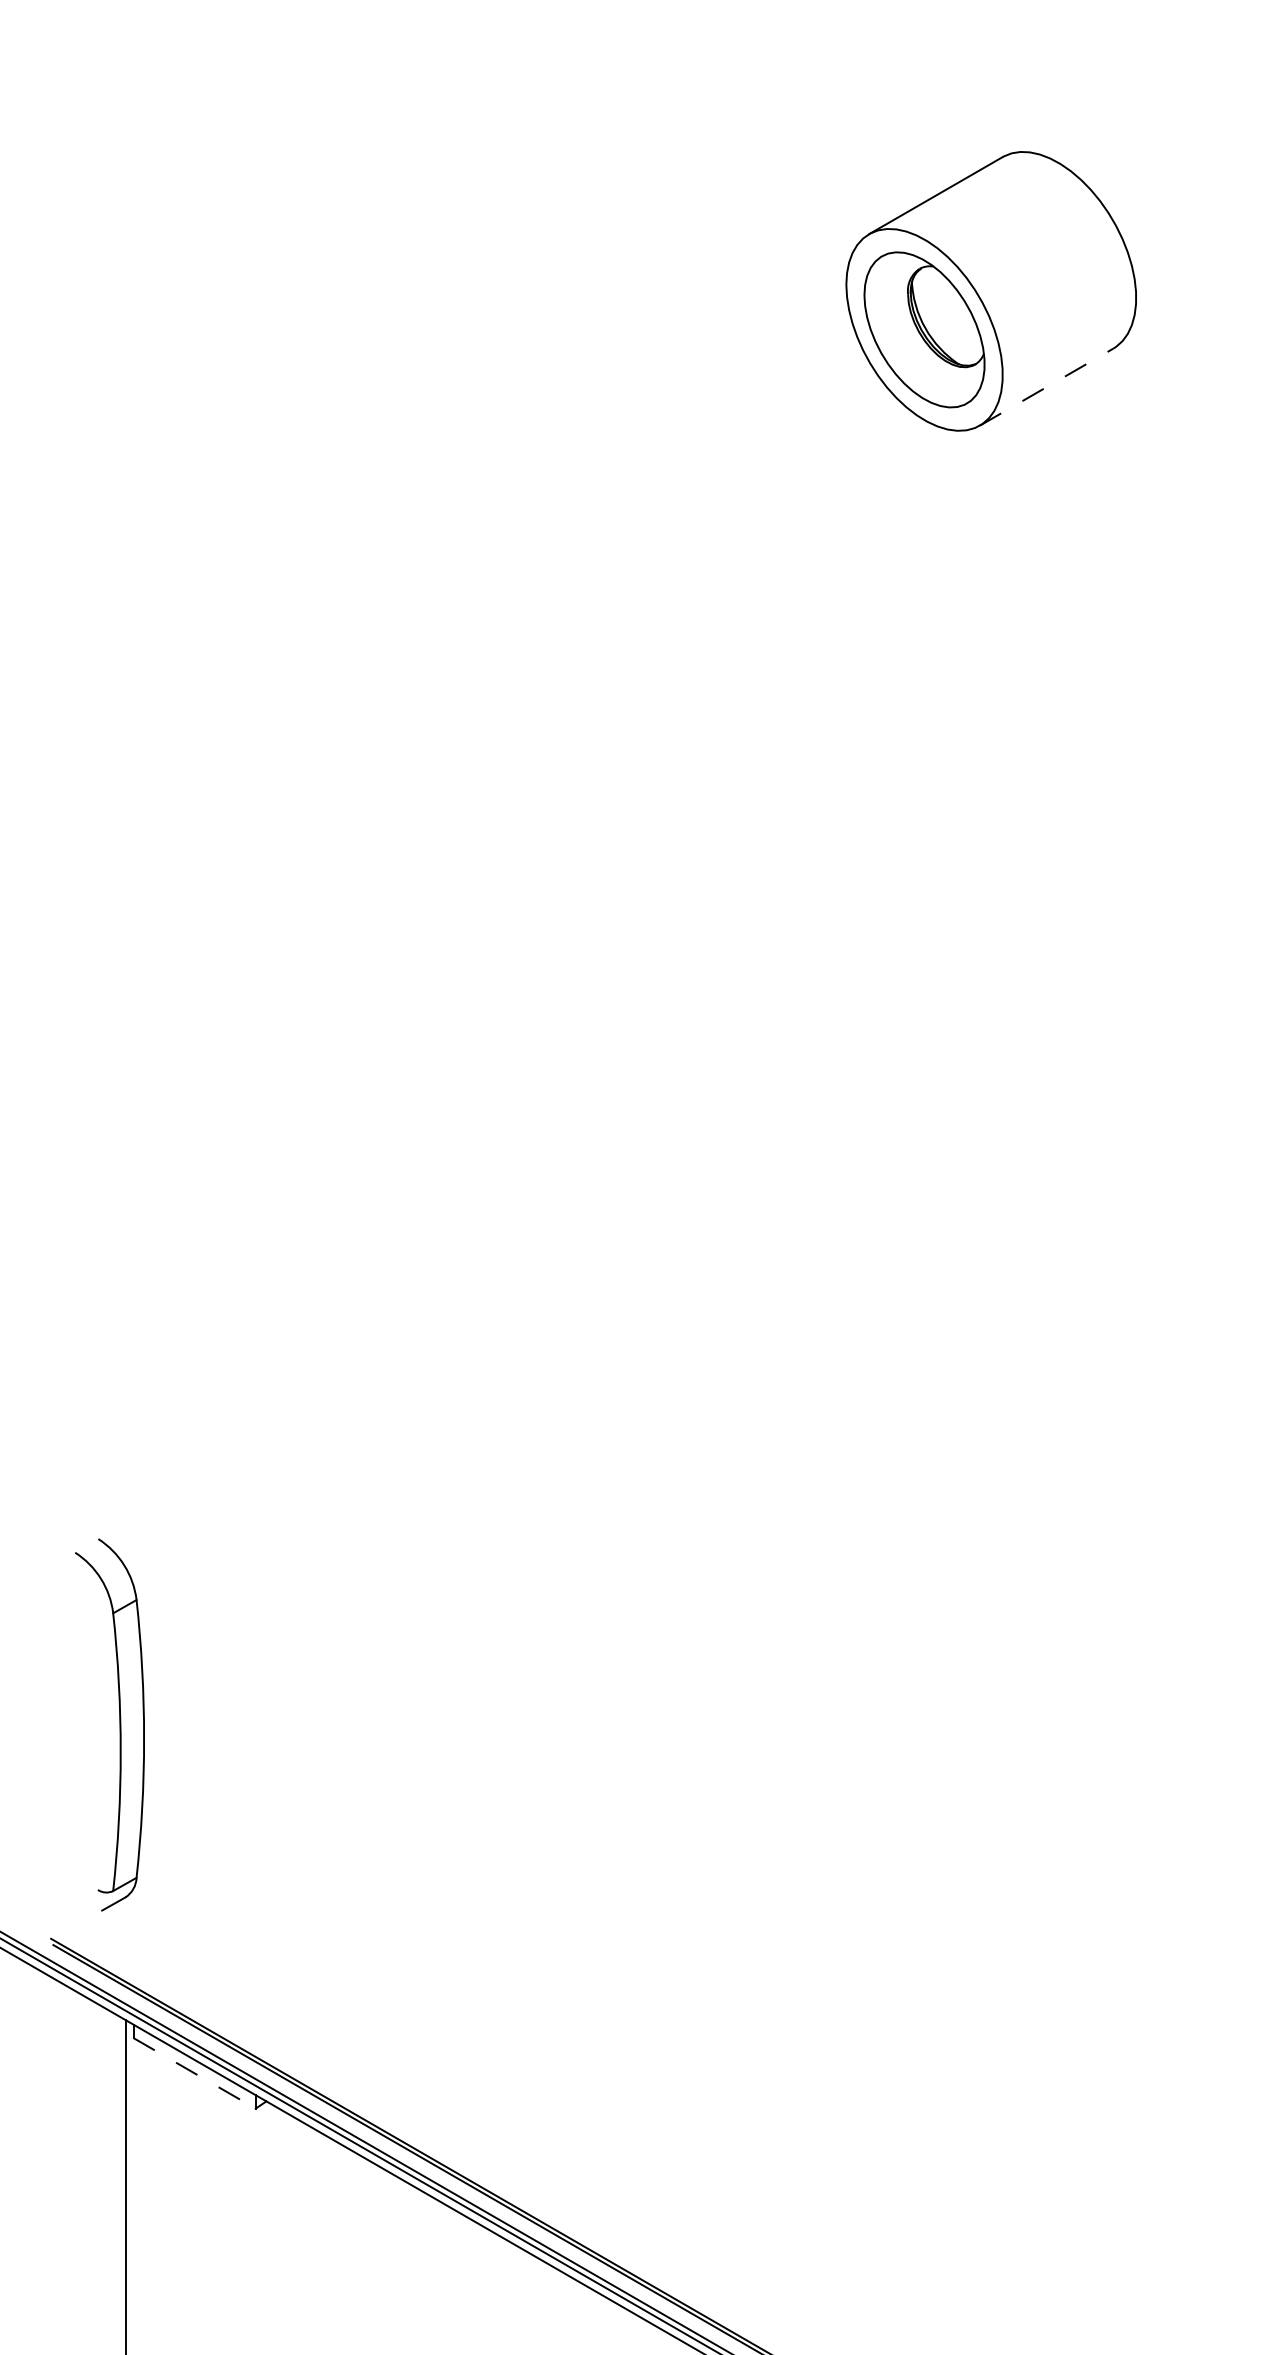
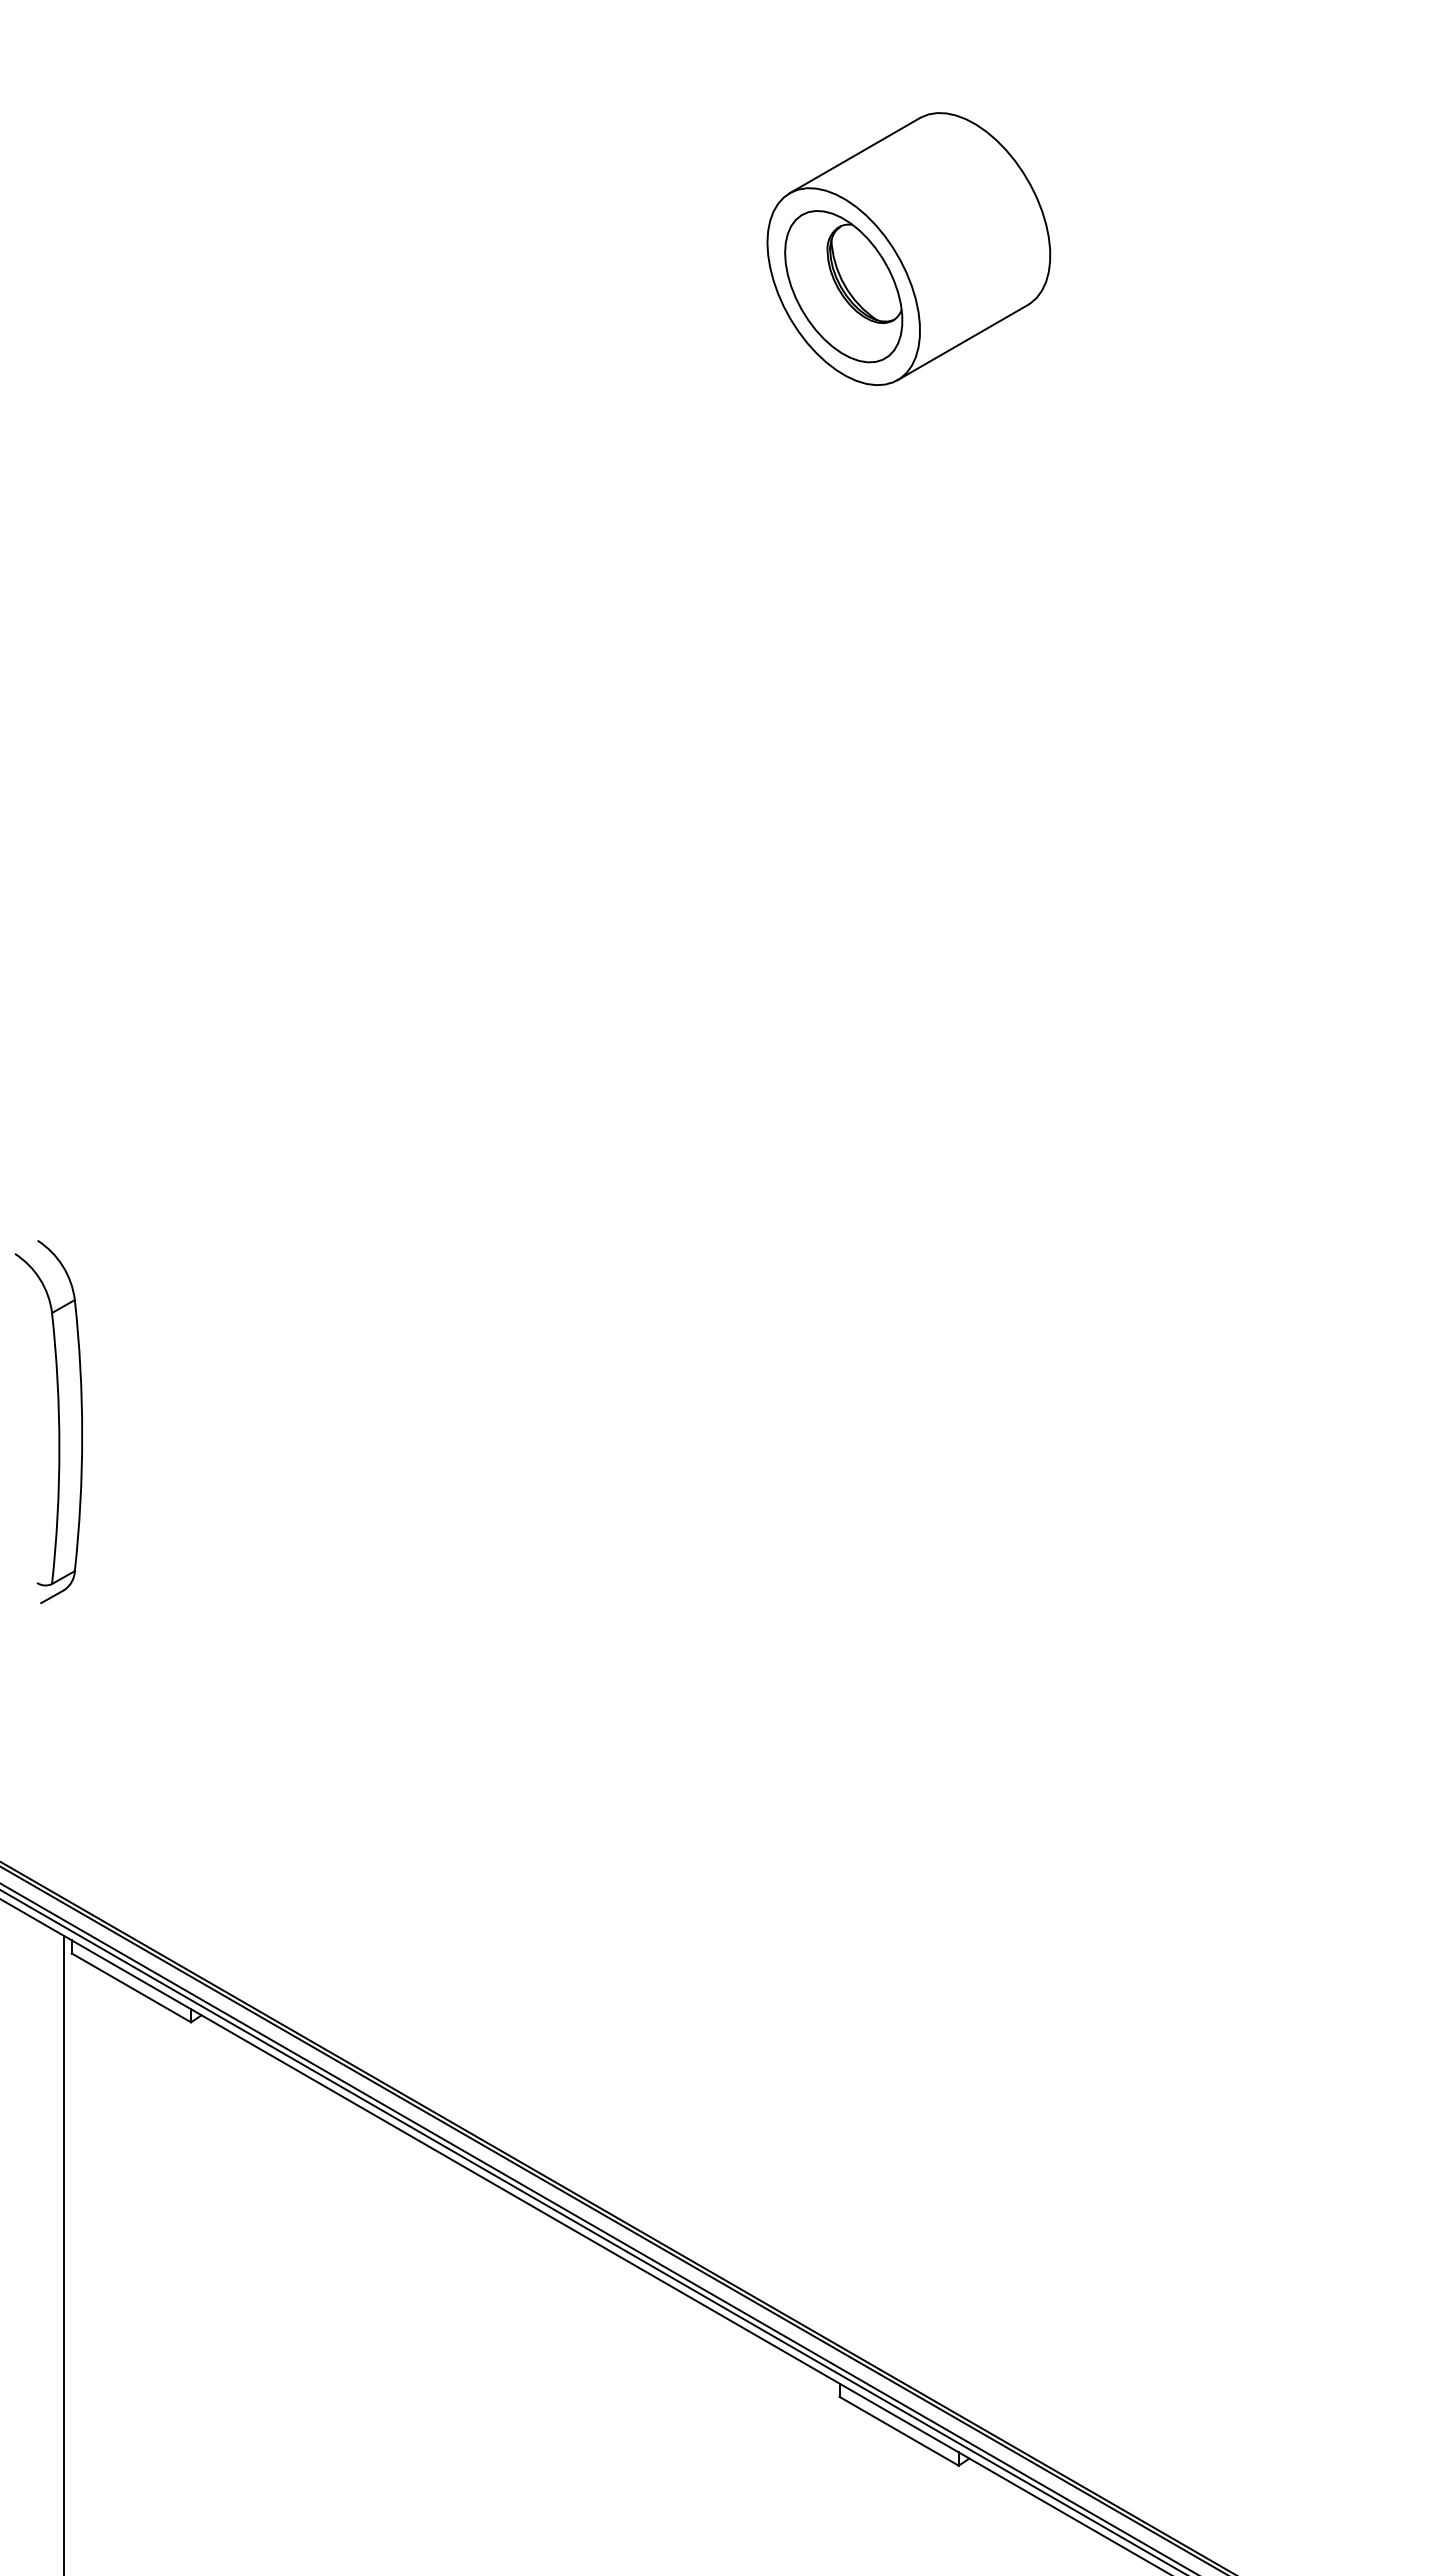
line: (1047, 387) -> (963, 342), dashed -> solid
part: (119, 1724) -> (58, 1421), moved
line: (194, 2072) -> (131, 1987), dashed -> solid

